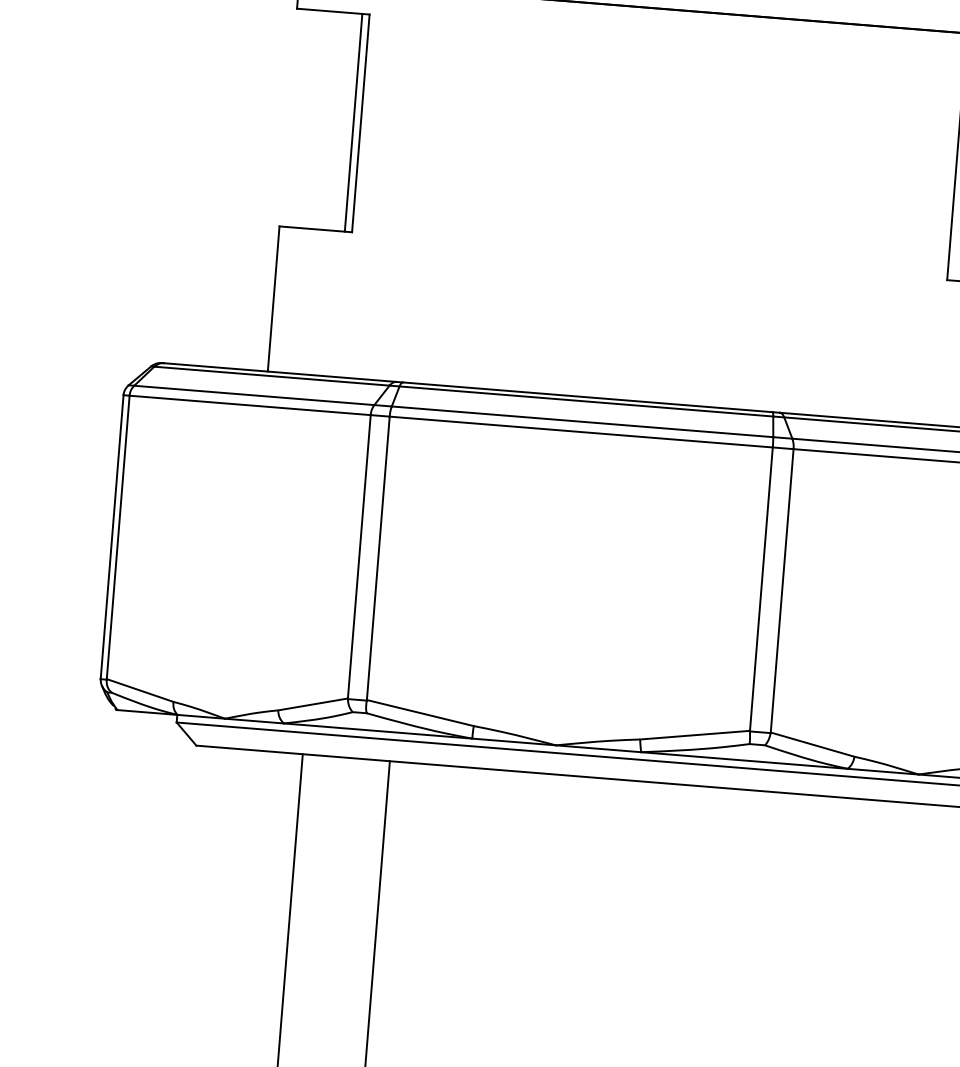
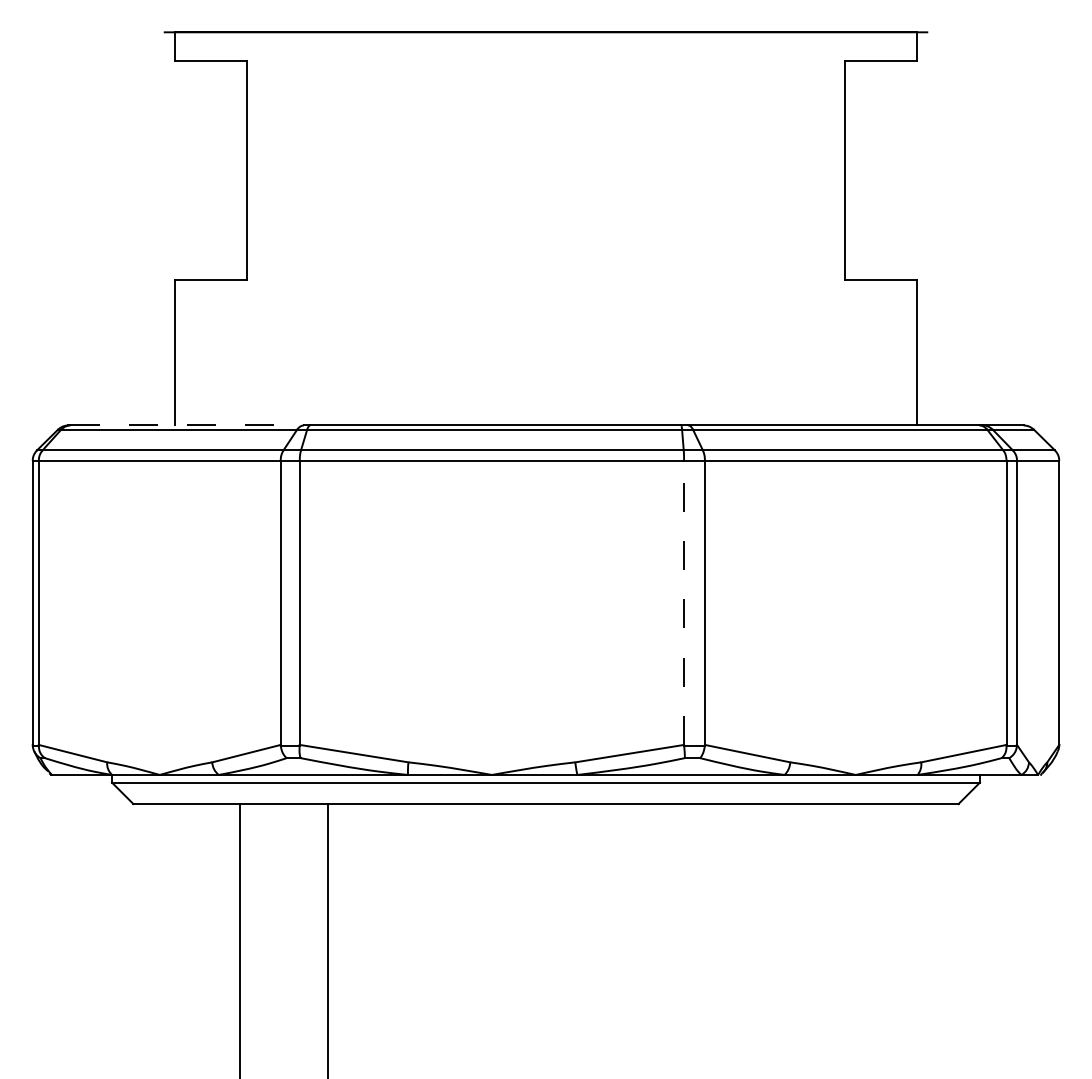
line: (353, 122) -> (240, 170), removed
line: (280, 372) -> (187, 425), solid -> dashed
line: (761, 588) -> (684, 602), solid -> dashed

